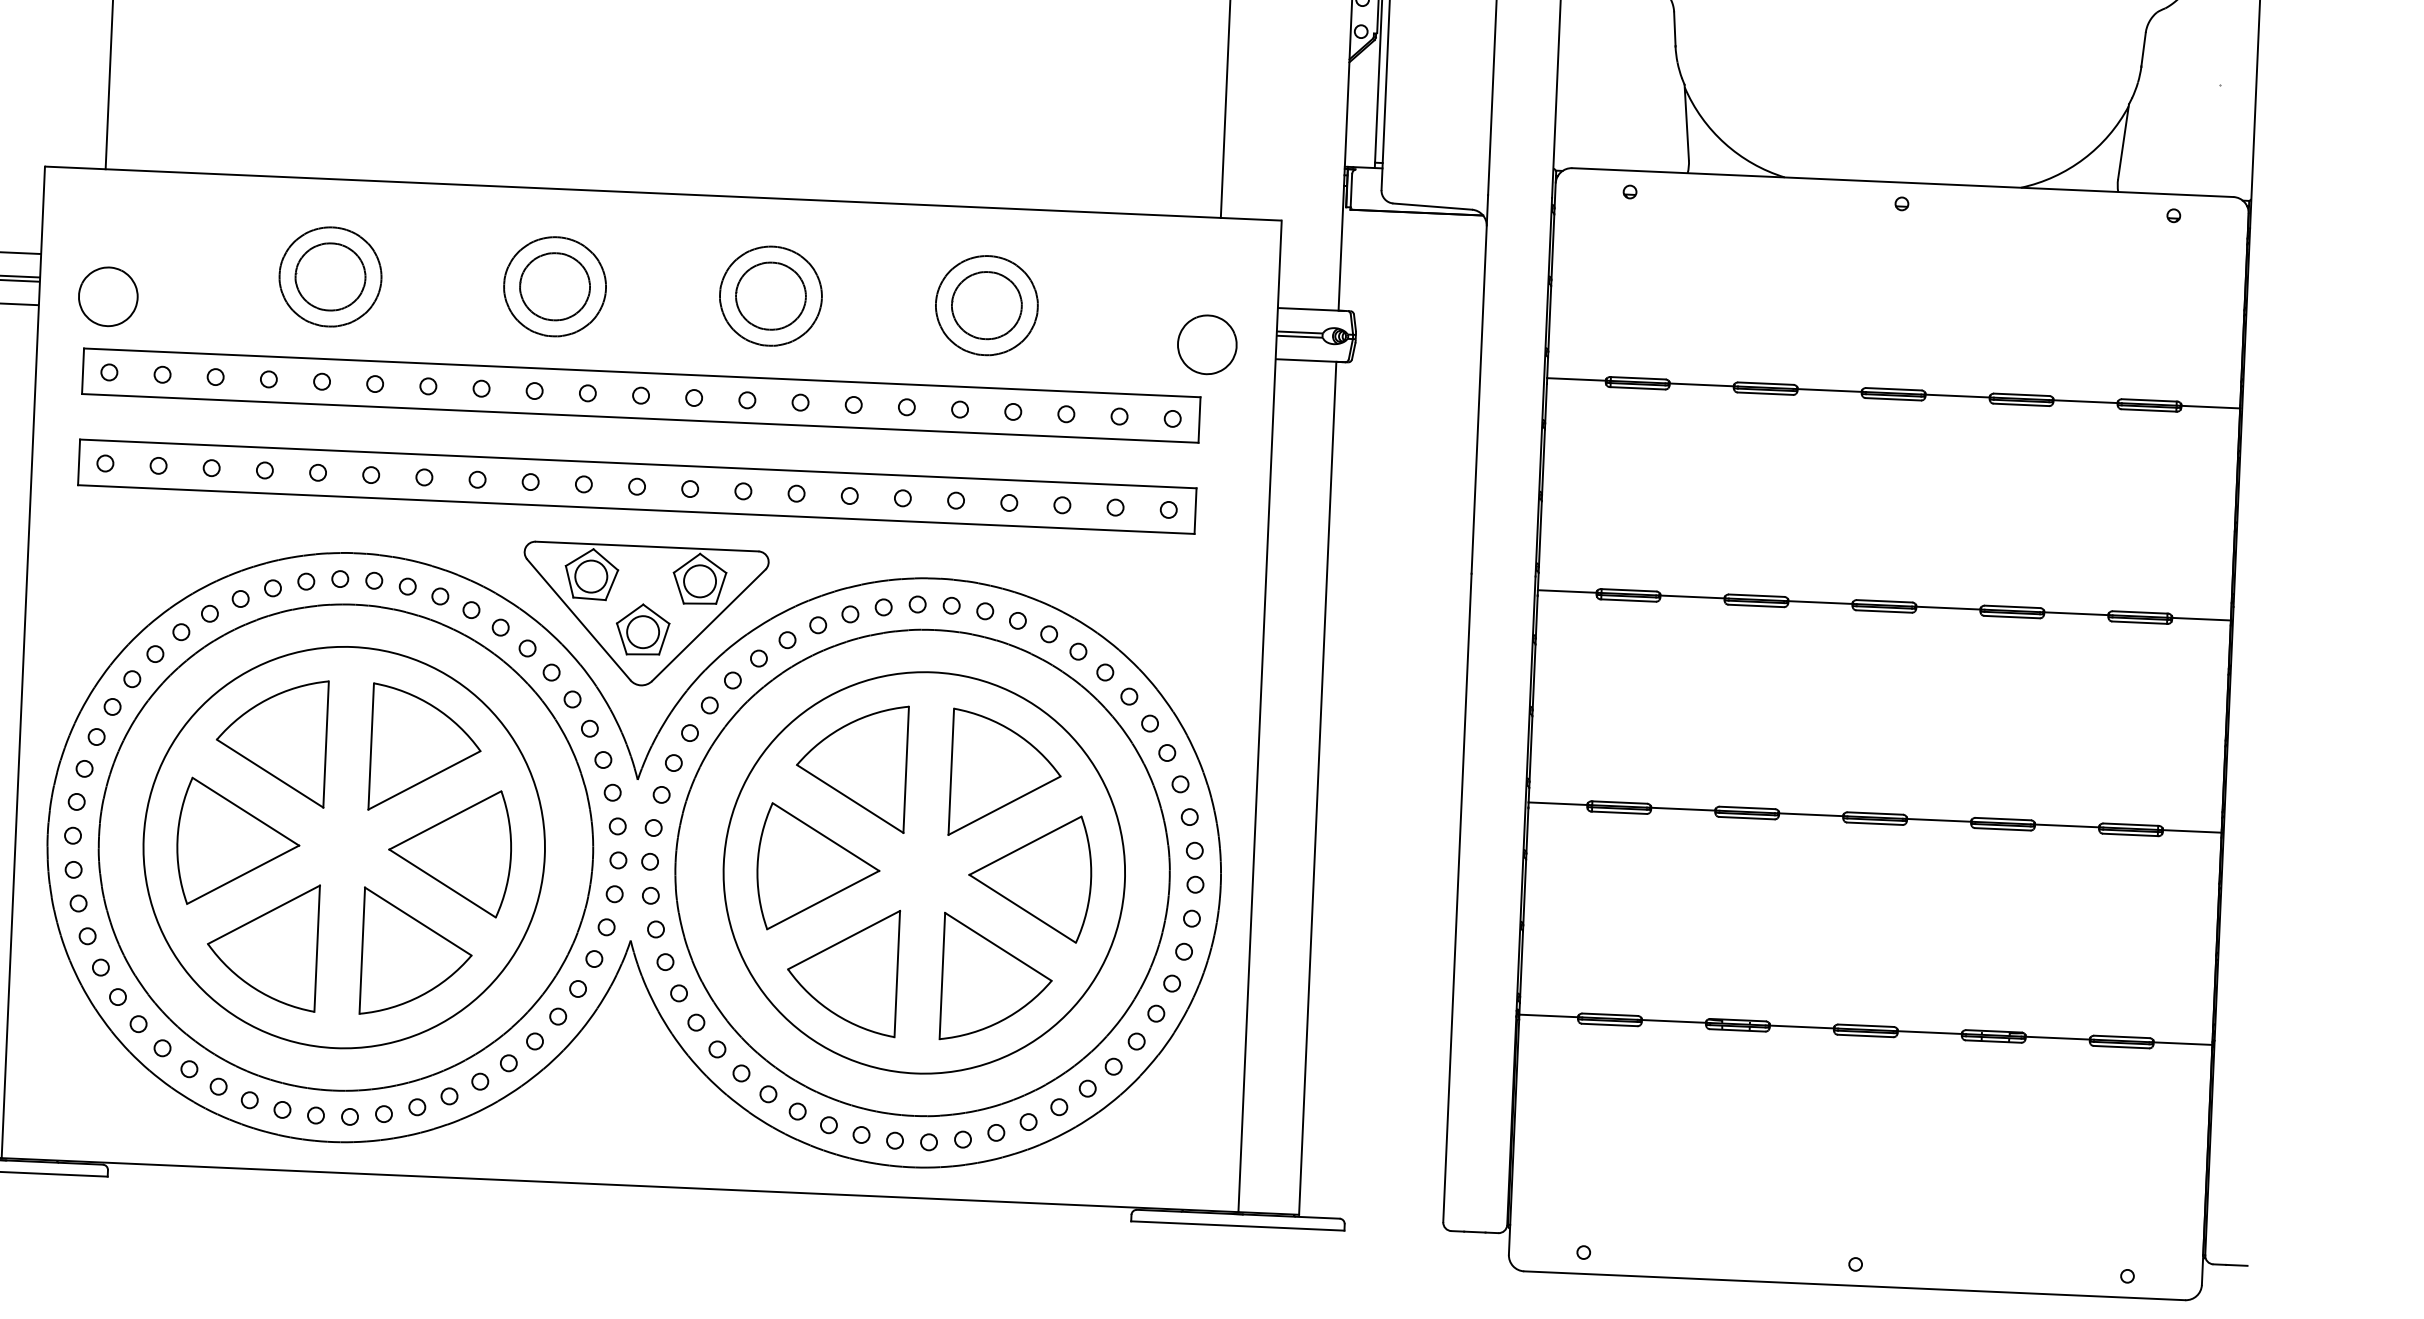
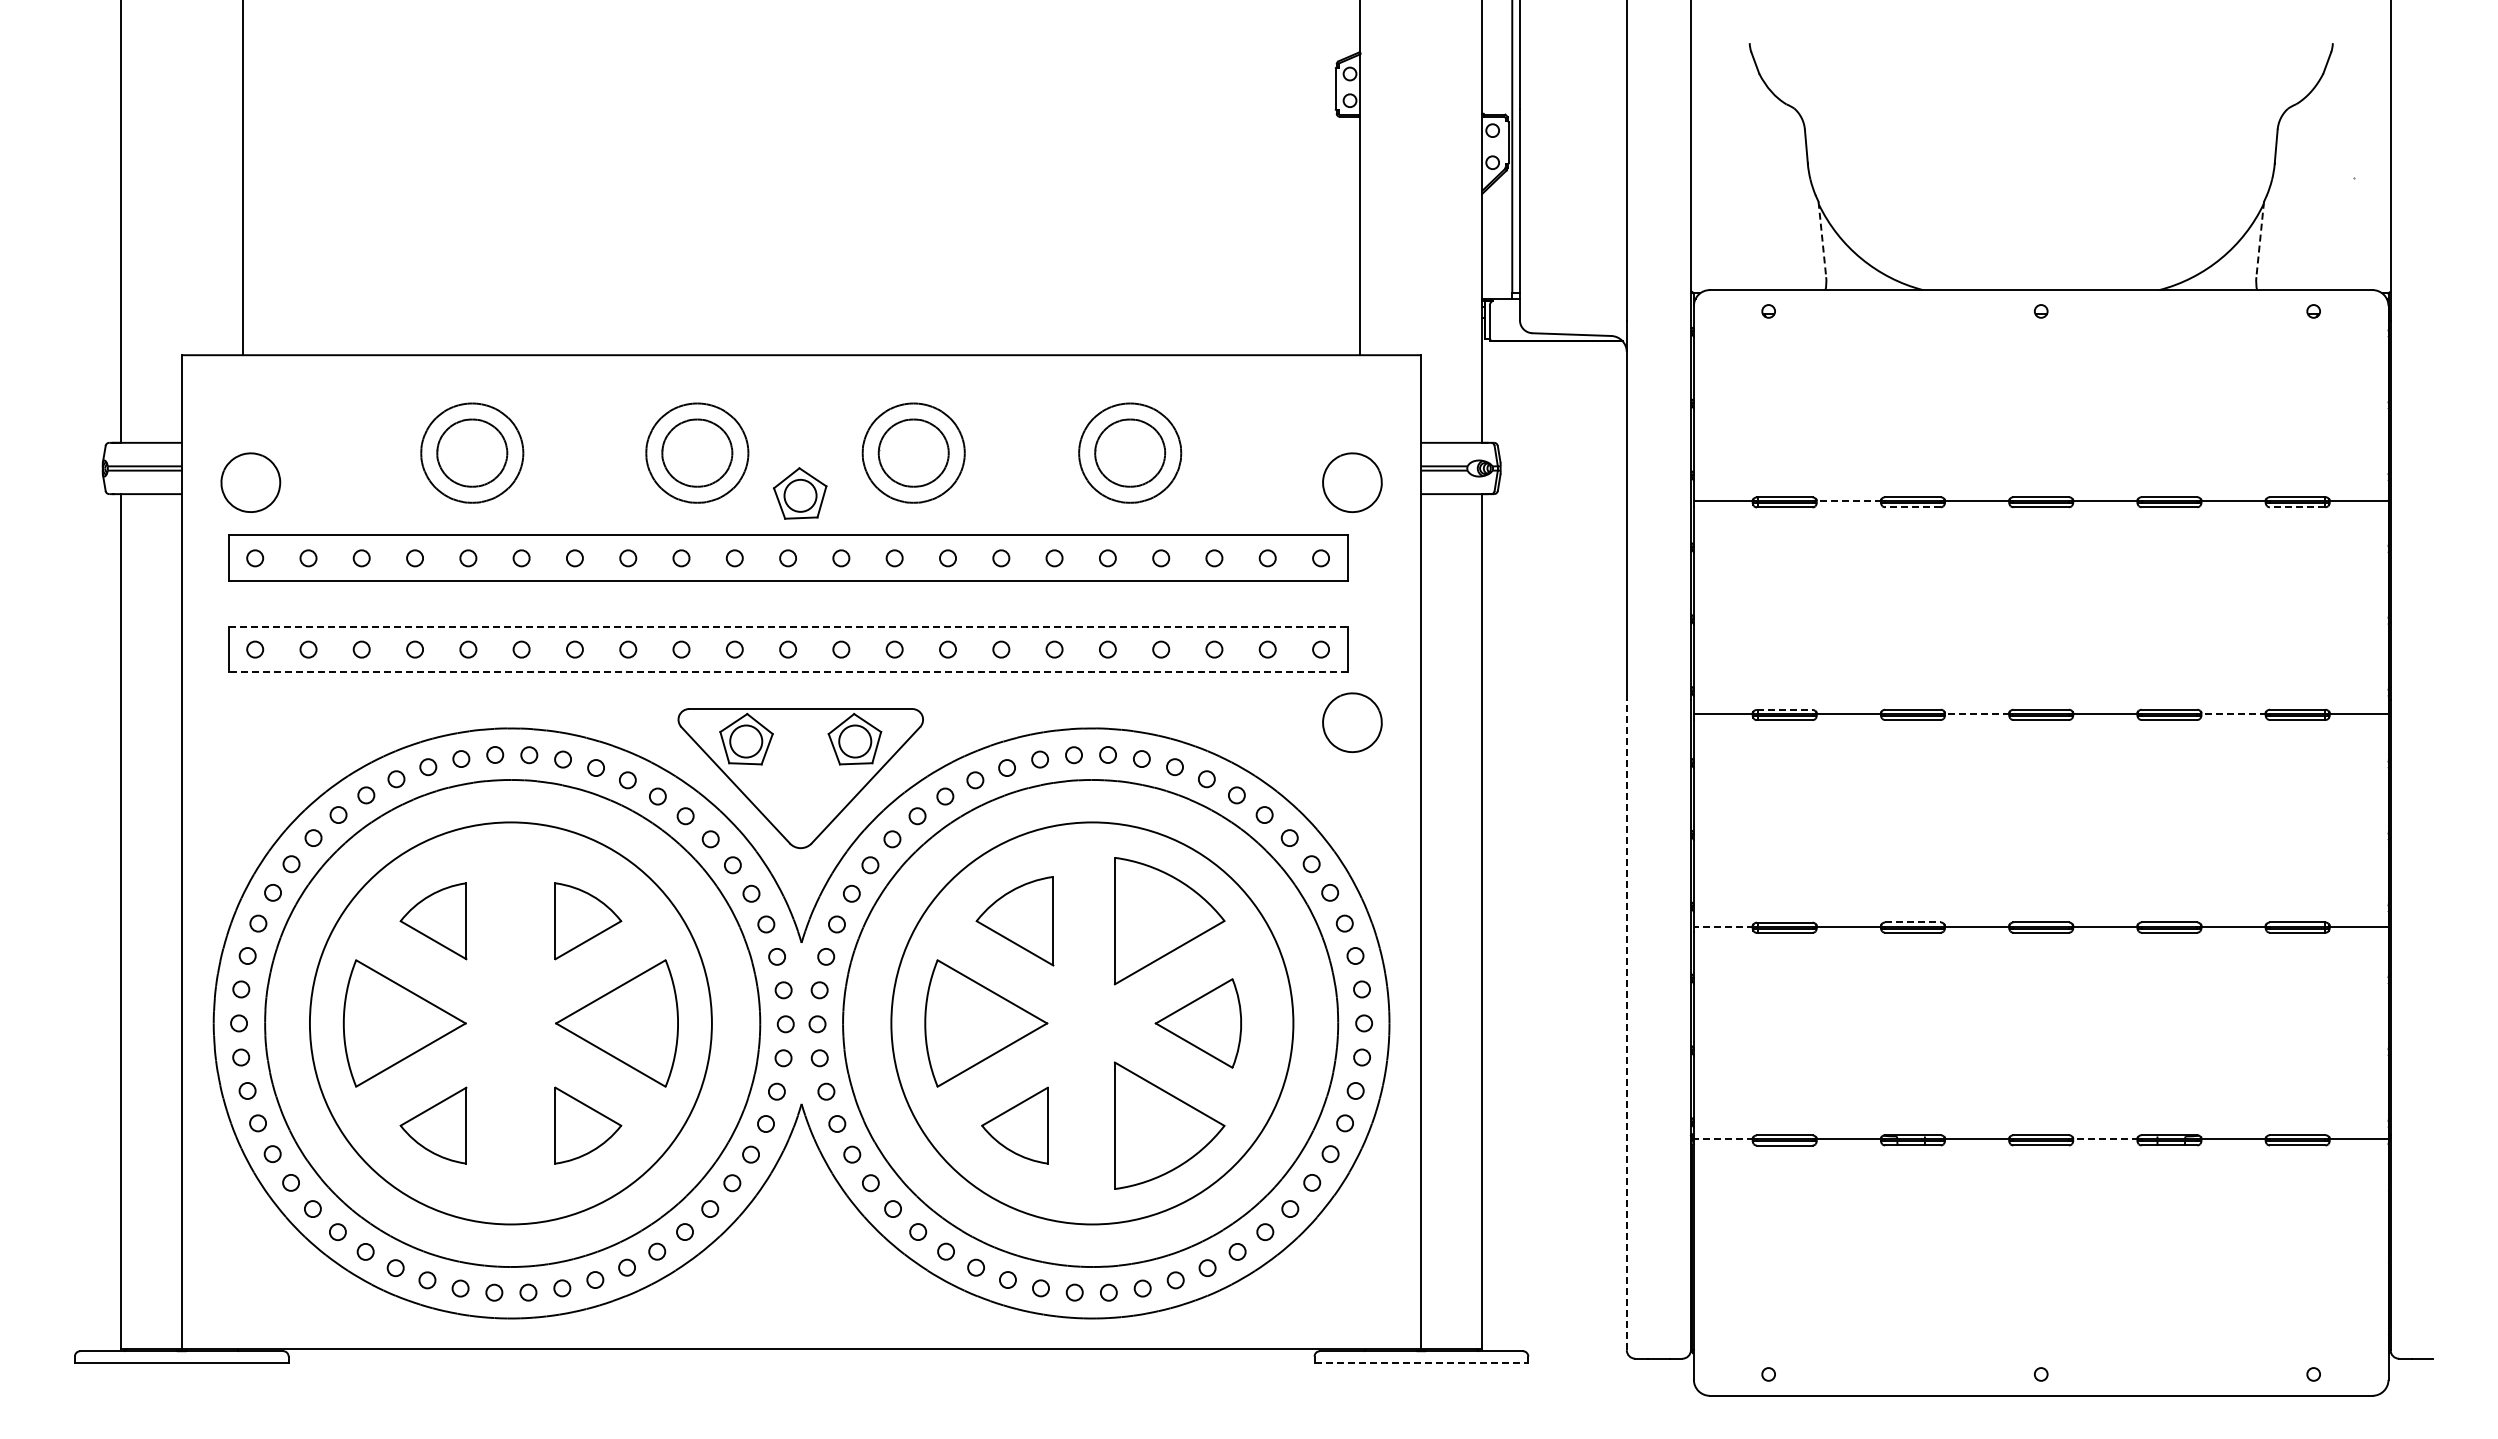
line: (1686, 122) -> (1822, 239), solid -> dashed
line: (2123, 141) -> (2260, 239), solid -> dashed
line: (1701, 385) -> (1848, 501), solid -> dashed
line: (1765, 393) -> (1912, 507), solid -> dashed
line: (2149, 410) -> (2297, 507), solid -> dashed
line: (638, 463) -> (788, 626), solid -> dashed
line: (636, 509) -> (788, 672), solid -> dashed
part: (1196, 584) -> (1352, 722), added
line: (1628, 589) -> (1784, 709), solid -> dashed
line: (1819, 602) -> (1976, 713), solid -> dashed
line: (2076, 613) -> (2233, 713), solid -> dashed
part: (643, 629) -> (800, 493), moved
part: (271, 742) -> (433, 921), size x0.6
part: (426, 749) -> (588, 921), size x0.6
part: (851, 767) -> (1014, 921), size x0.7
line: (1558, 803) -> (1723, 926), solid -> dashed
line: (1746, 807) -> (1912, 922), solid -> dashed
part: (1030, 877) -> (1198, 1023), size x0.7
line: (1457, 898) -> (1626, 1025), solid -> dashed
part: (262, 946) -> (433, 1125), size x0.6
part: (417, 952) -> (588, 1125), size x0.6
part: (842, 971) -> (1014, 1125), size x0.6
line: (1548, 1016) -> (1723, 1139), solid -> dashed
line: (1929, 1032) -> (2104, 1139), solid -> dashed
line: (1237, 1225) -> (1421, 1362), solid -> dashed

